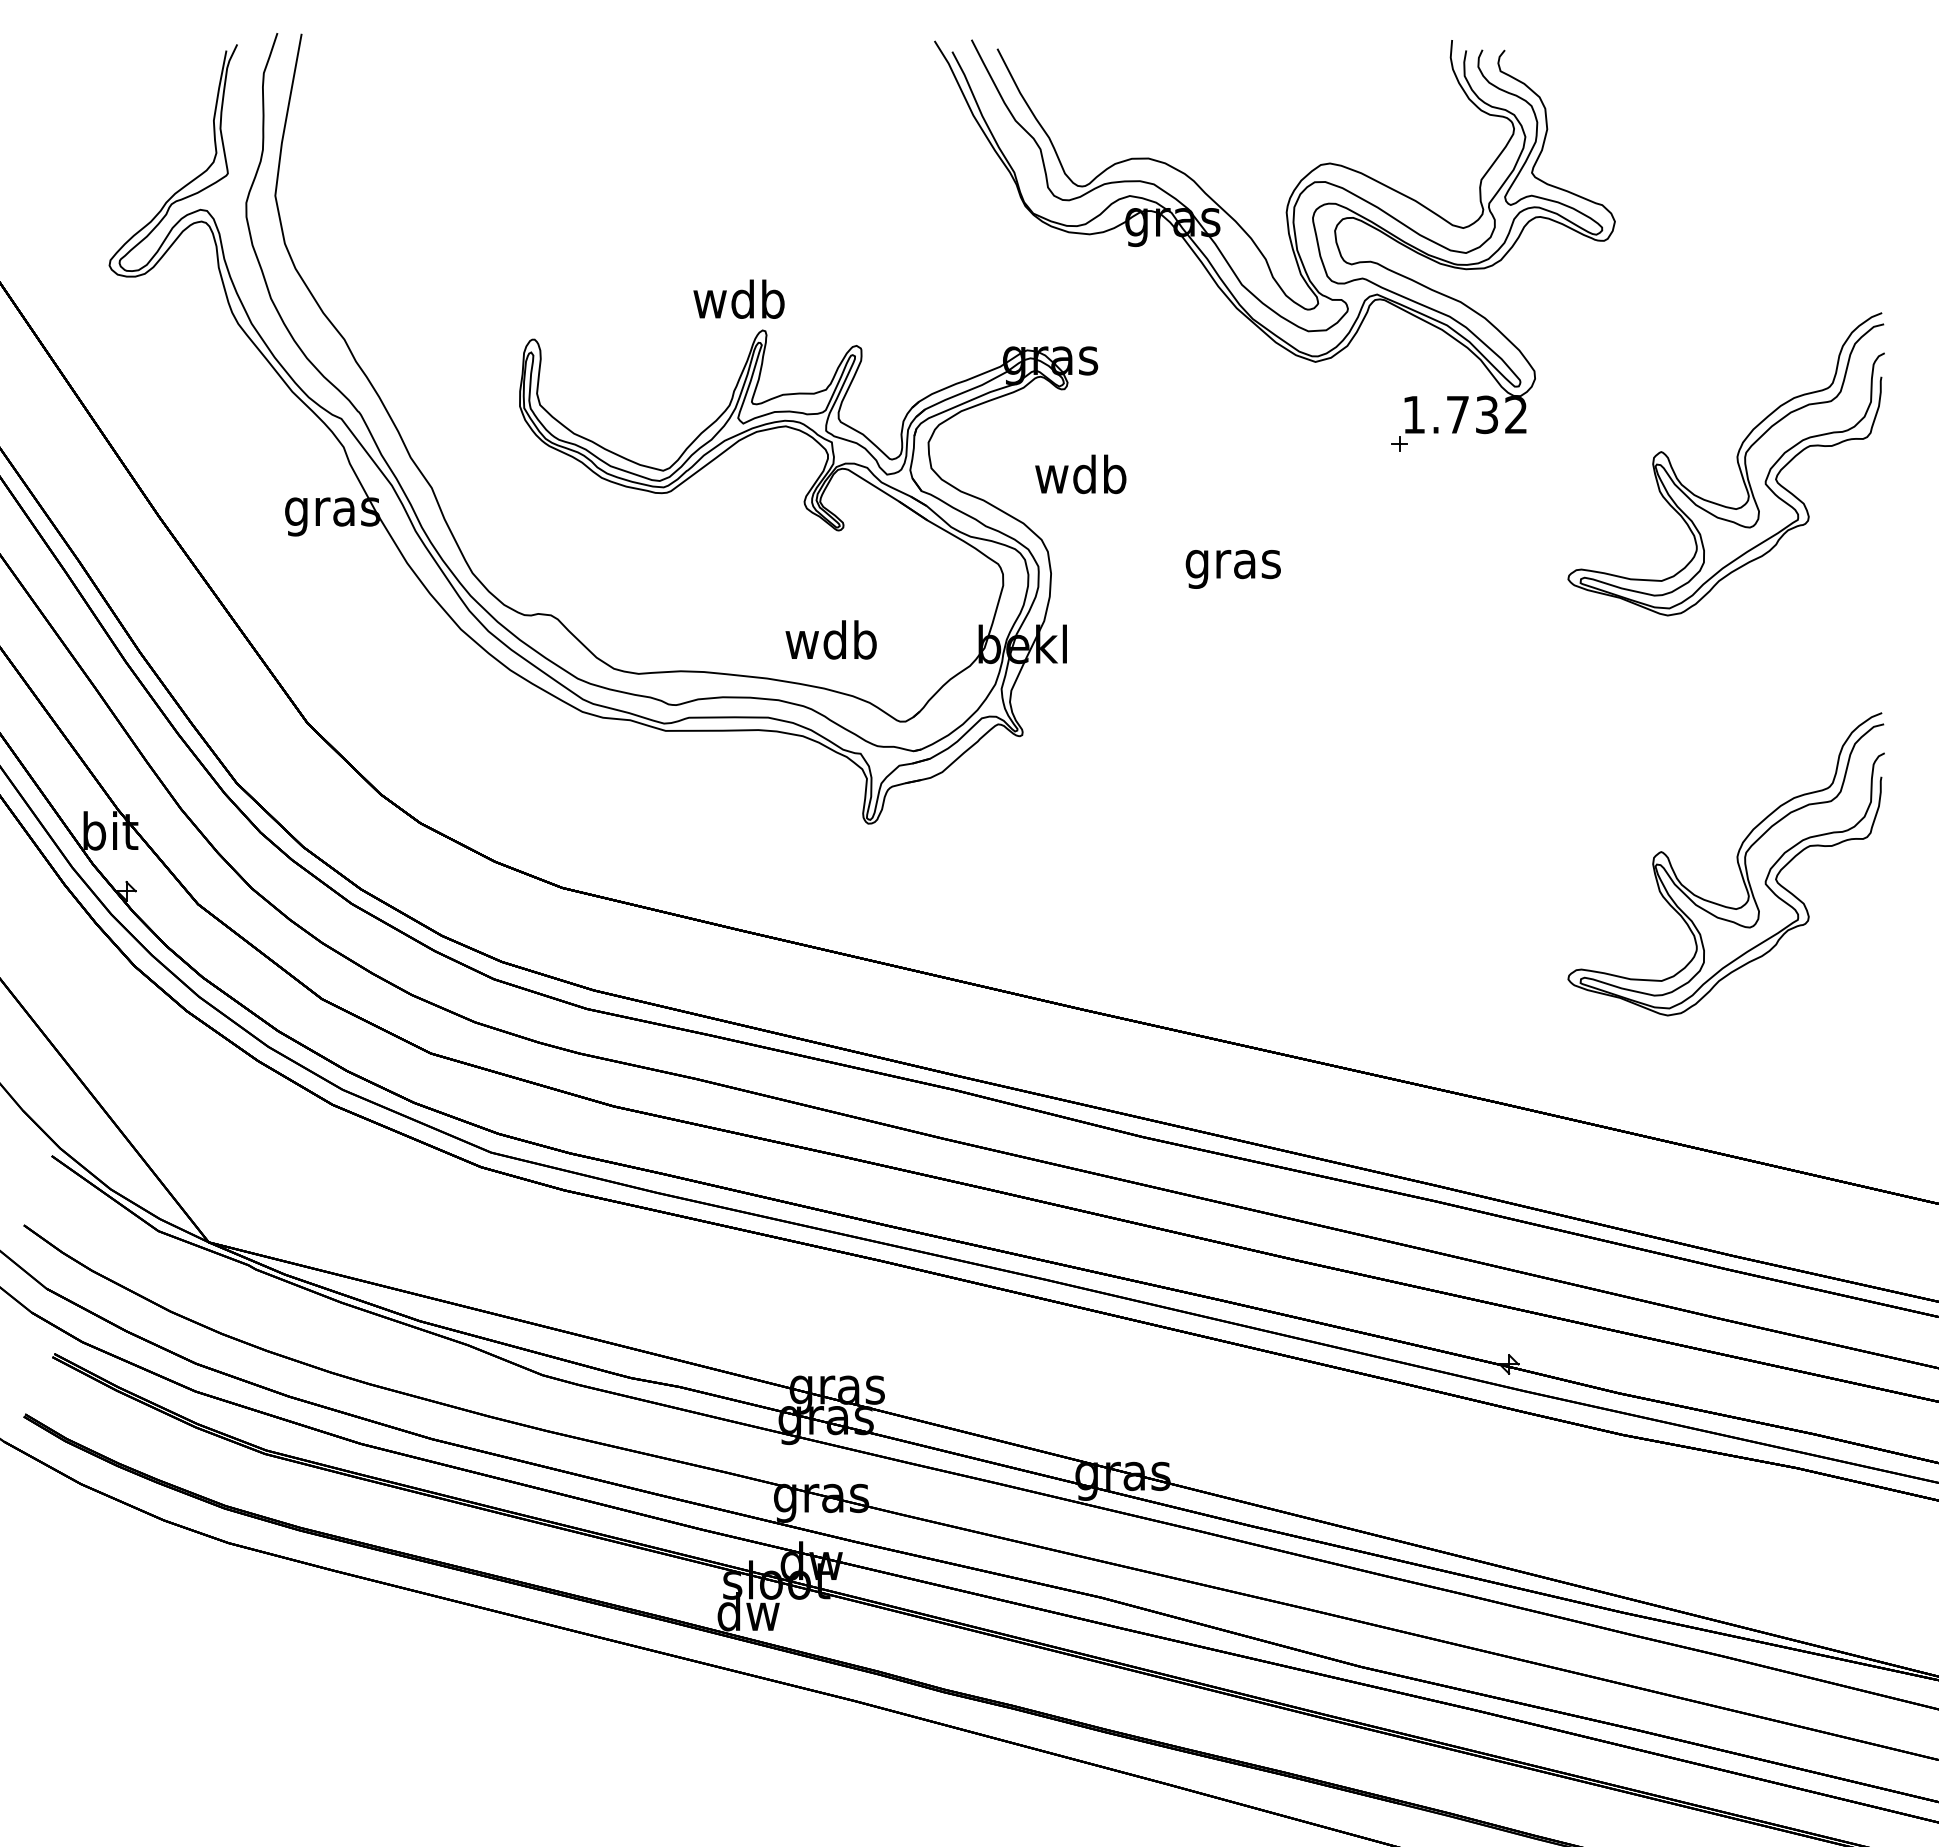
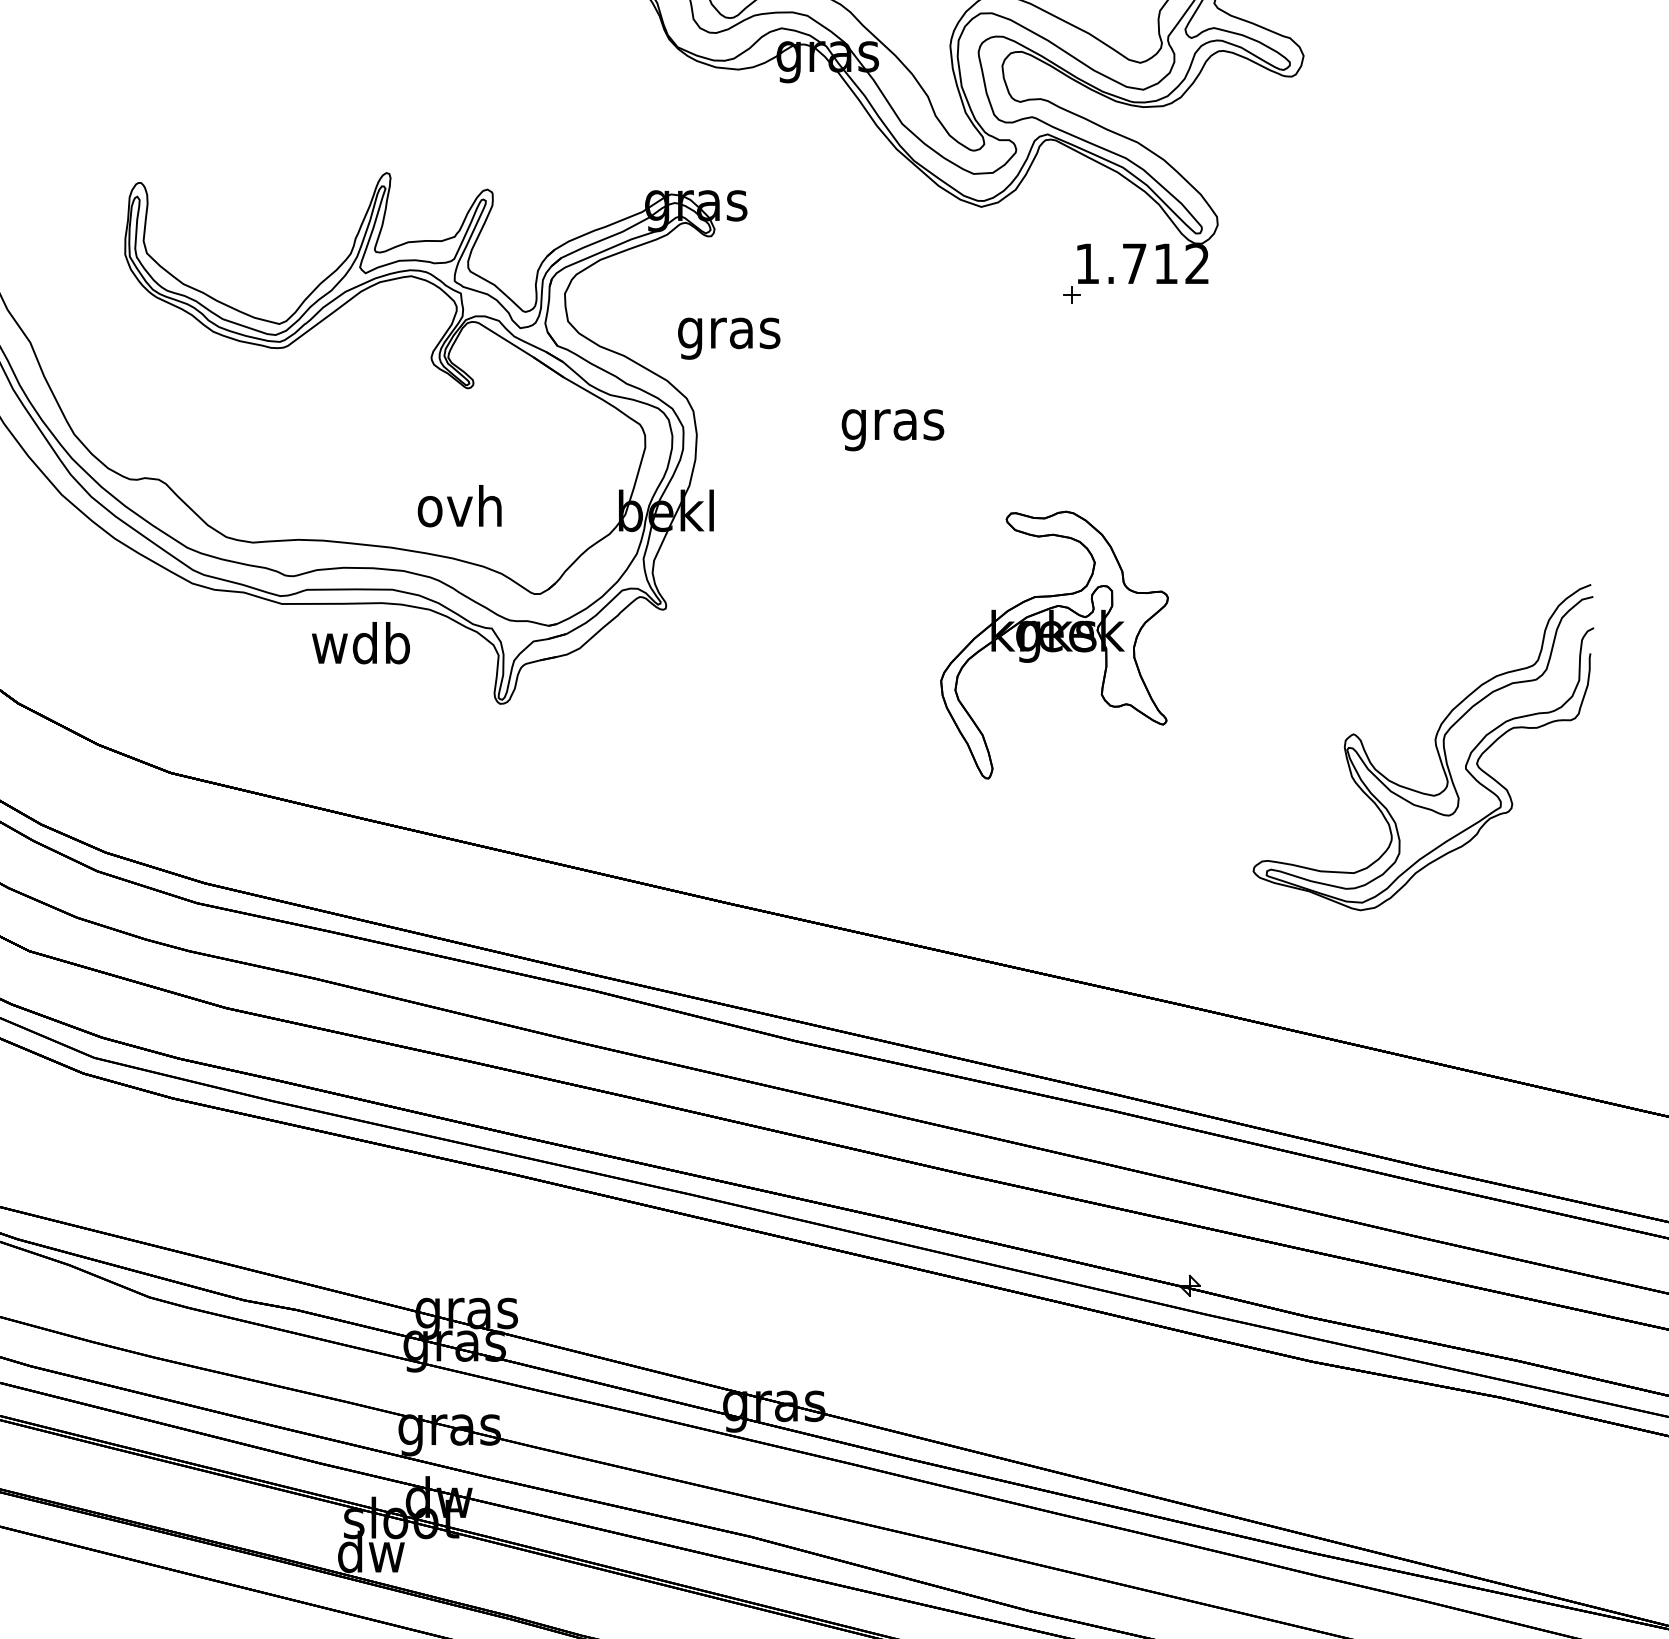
text: (738, 298) -> (360, 642), moved
text: (1487, 414) -> (1166, 263), 1.732 -> 1.712
part: (1736, 460) -> (1434, 312), removed
text: (1080, 478) -> (728, 332), wdb -> gras
text: (830, 639) -> (459, 505), wdb -> ovh
part: (1383, 768) -> (1054, 644), added

